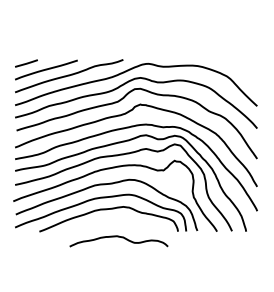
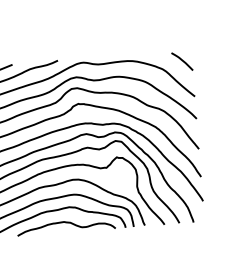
line: (246, 69) -> (181, 60), added
curve: (118, 237) -> (65, 223), moved

